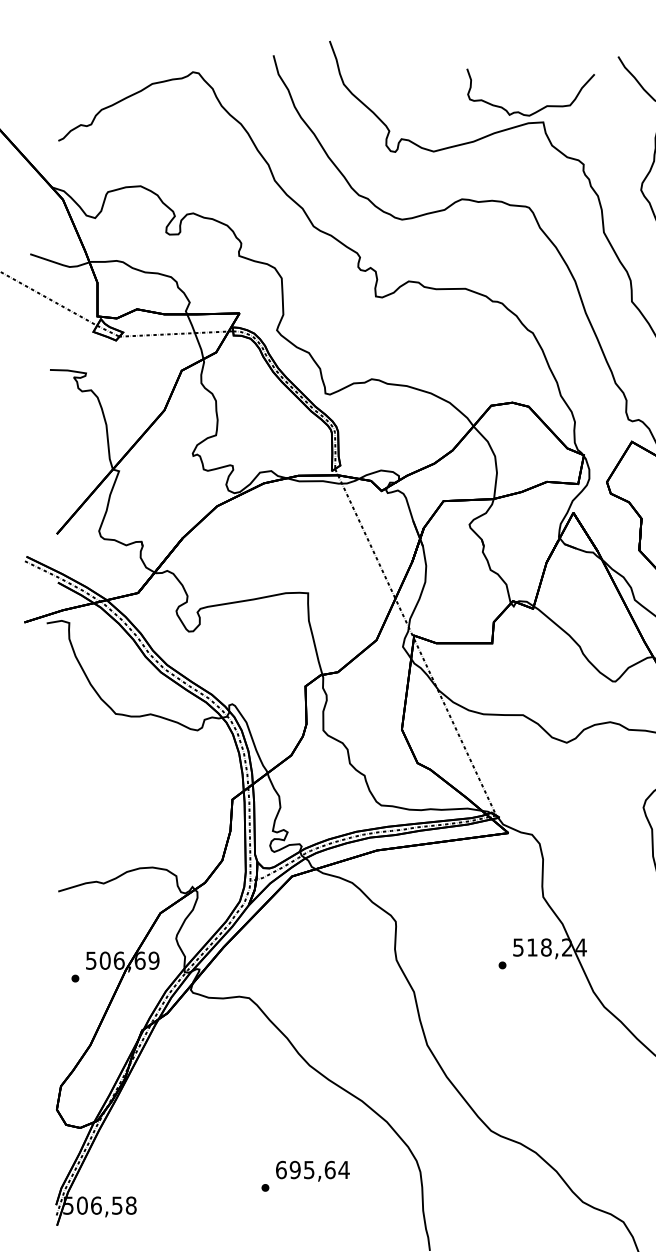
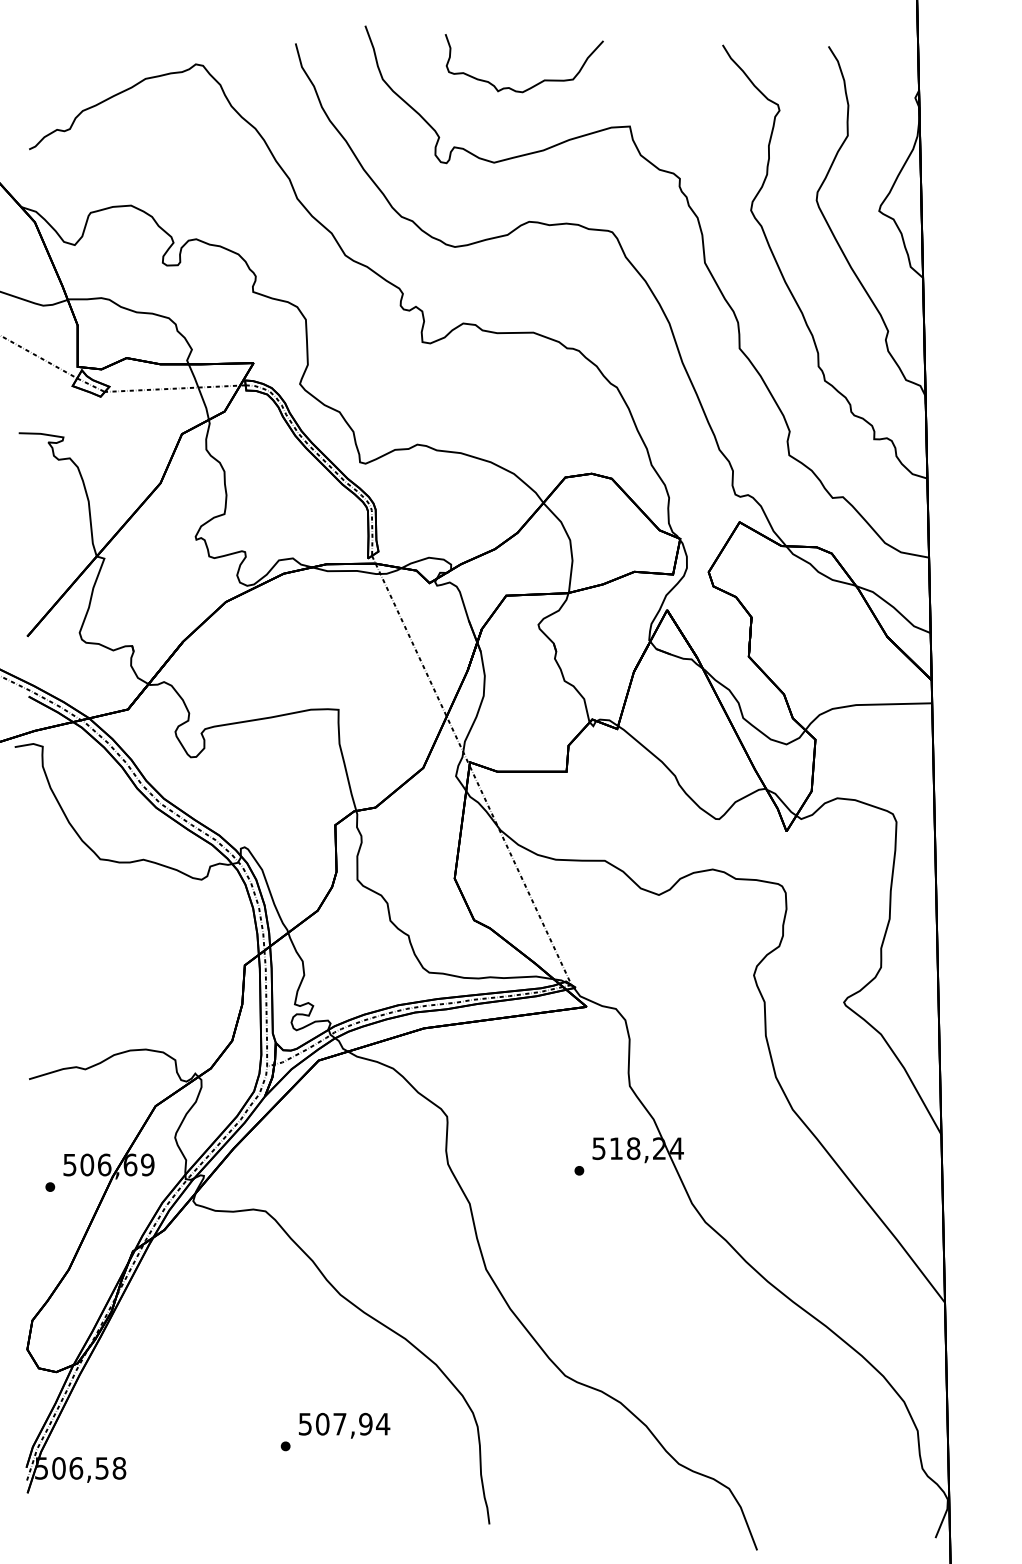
curve: (540, 108) -> (536, 83), moved
text: (305, 1169) -> (335, 1423), 695,64 -> 507,94

